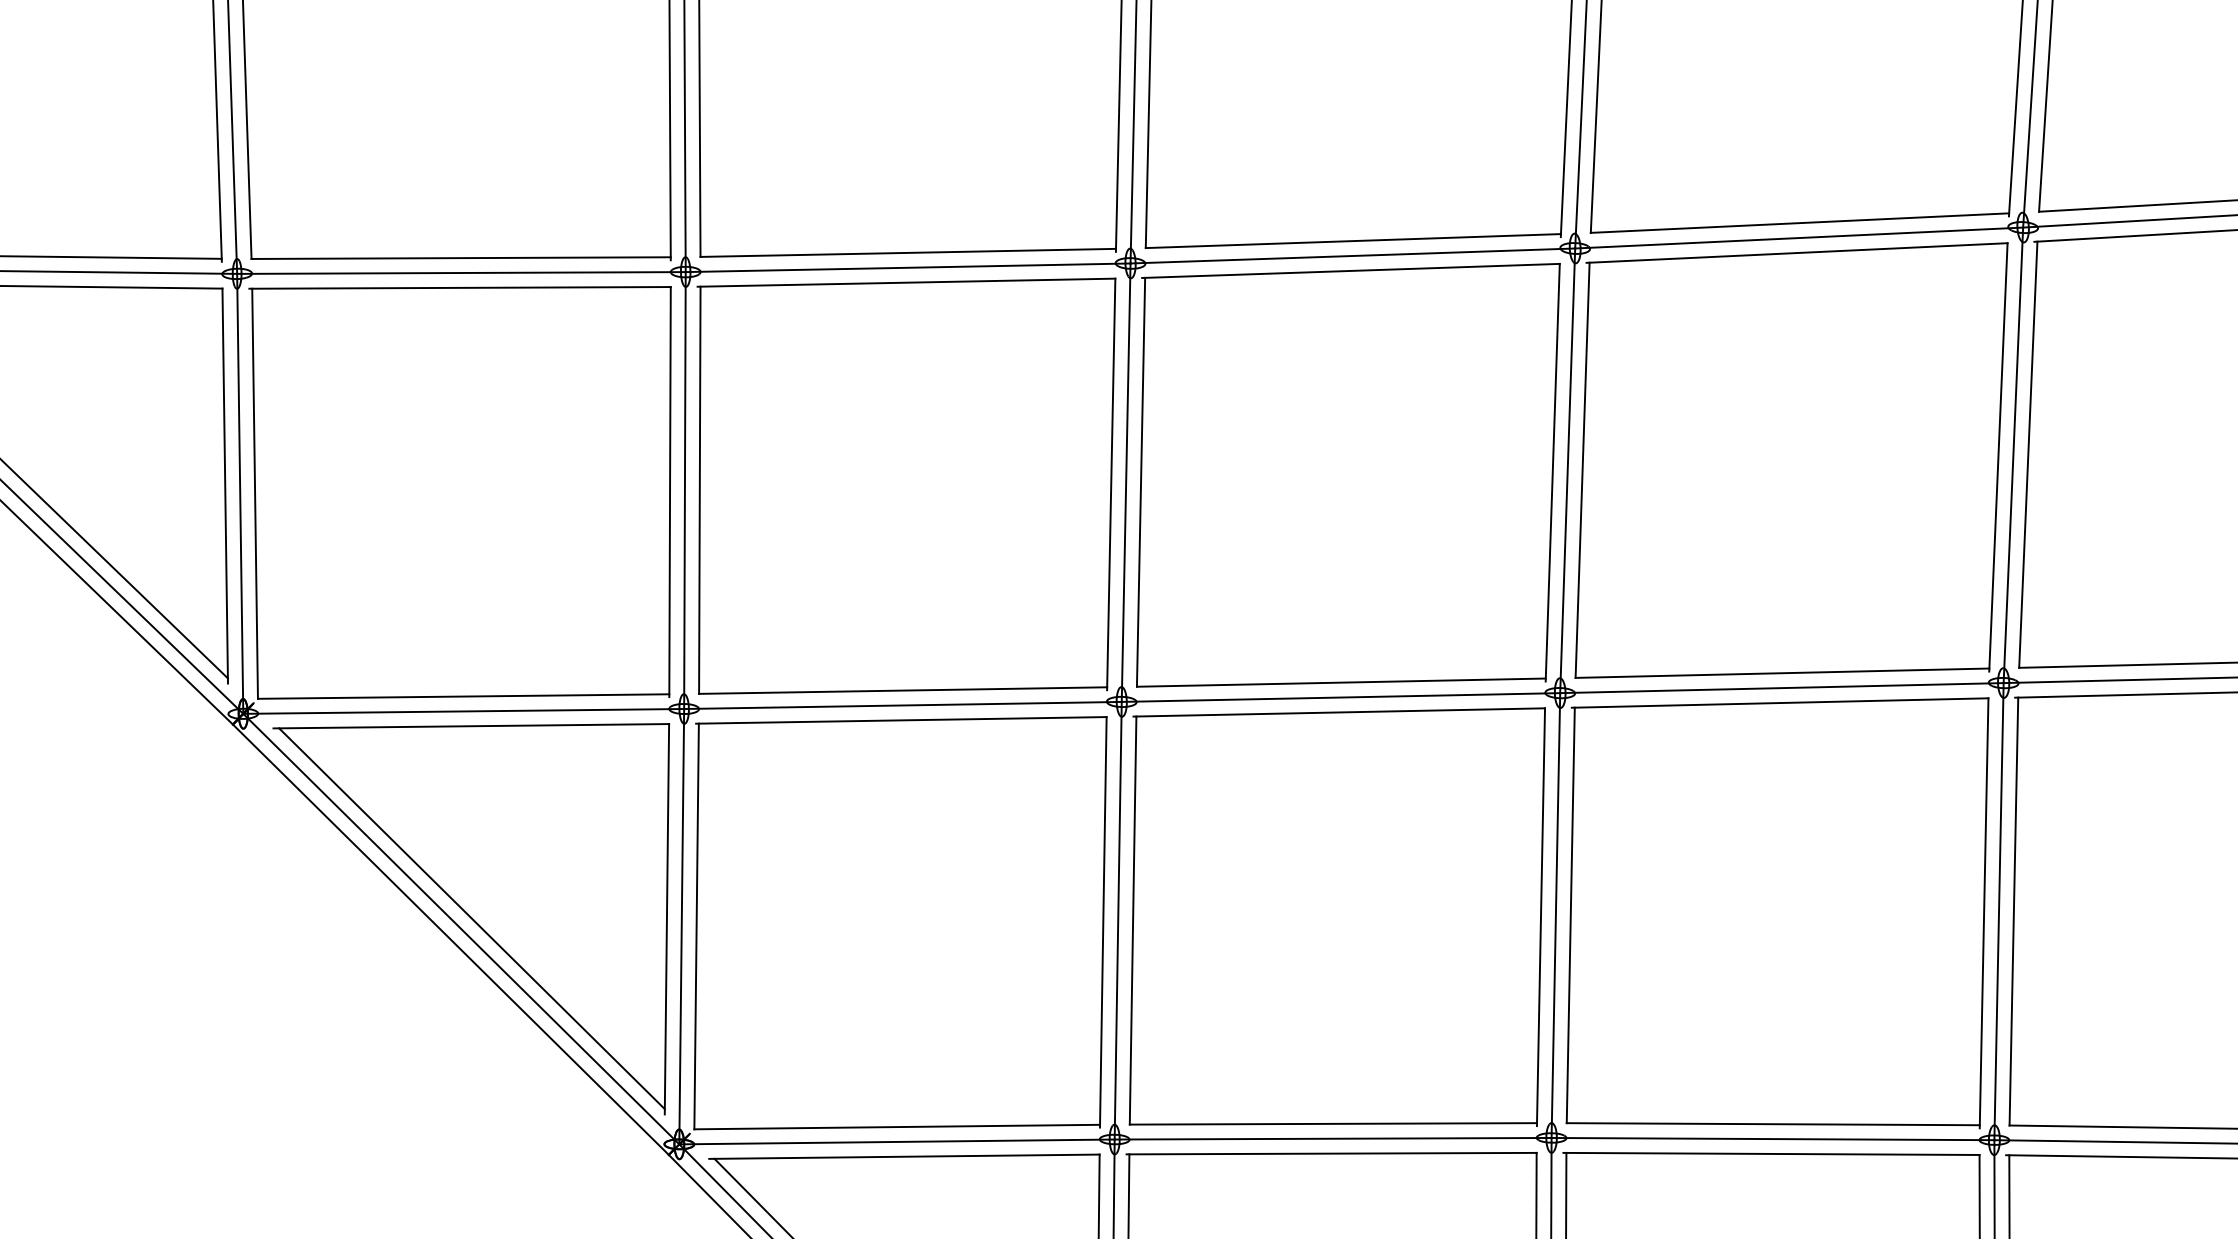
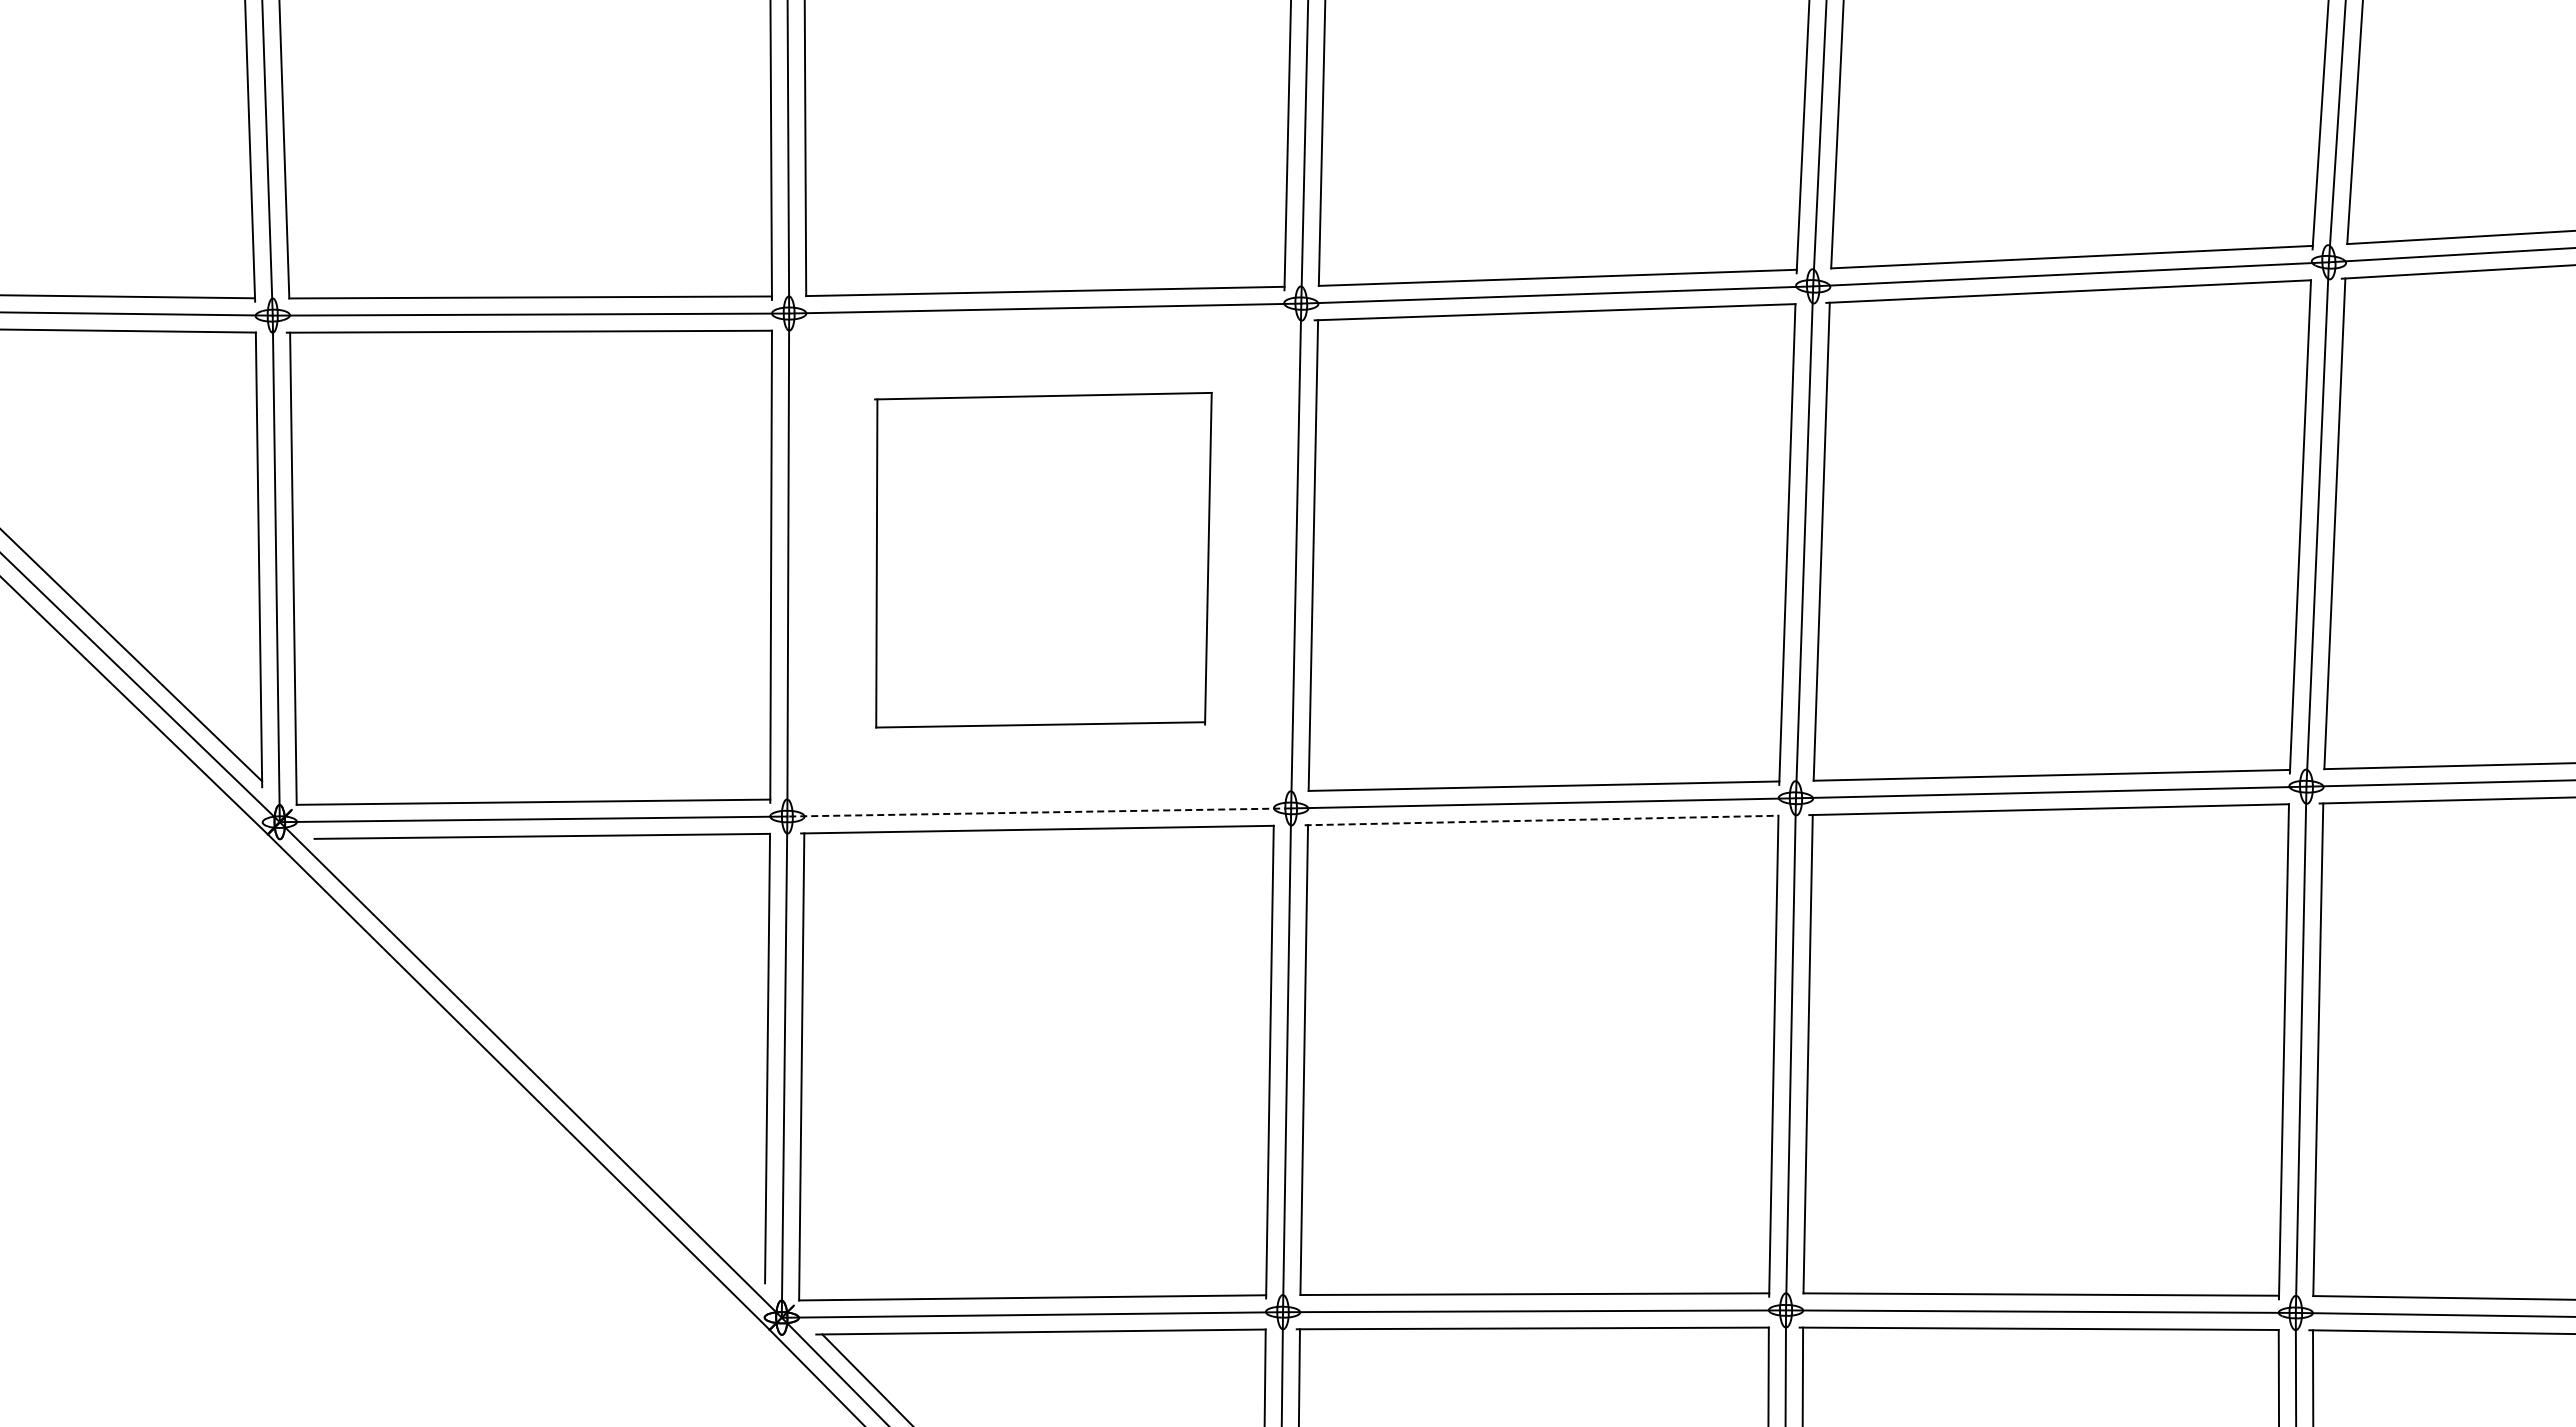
part: (906, 486) -> (1043, 560), size x0.7
line: (903, 705) -> (1039, 812), solid -> dashed
line: (1339, 712) -> (1541, 820), solid -> dashed
line: (472, 918) -> (543, 1057), removed

